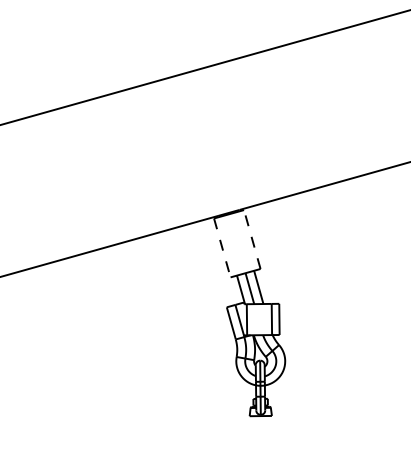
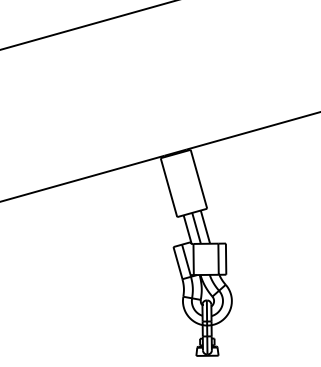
line: (252, 239) -> (199, 179), dashed -> solid
line: (222, 247) -> (169, 187), dashed -> solid

